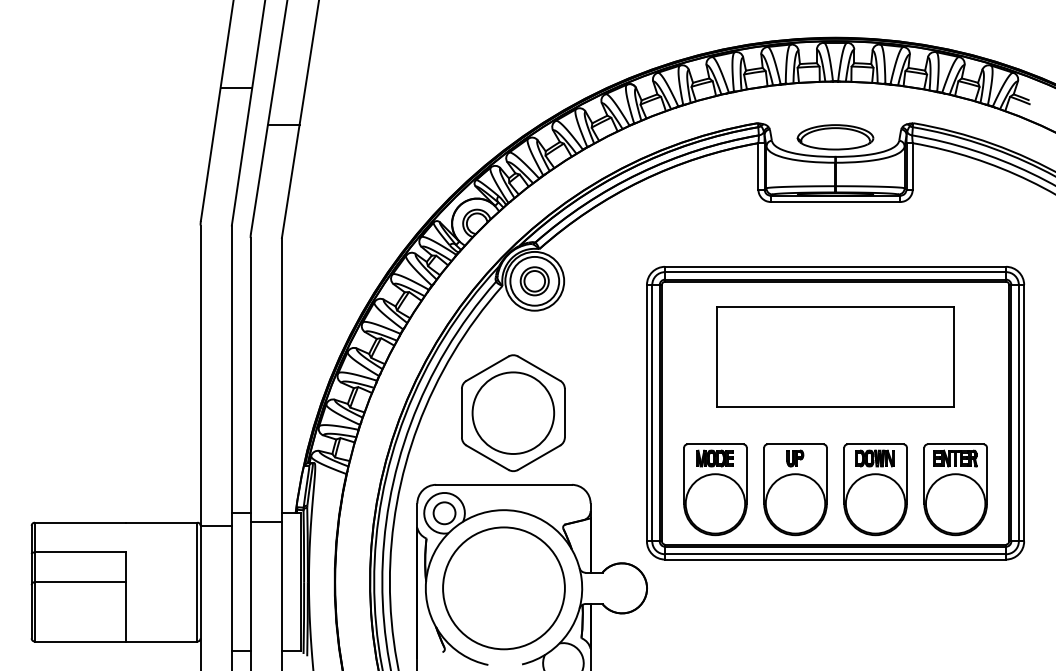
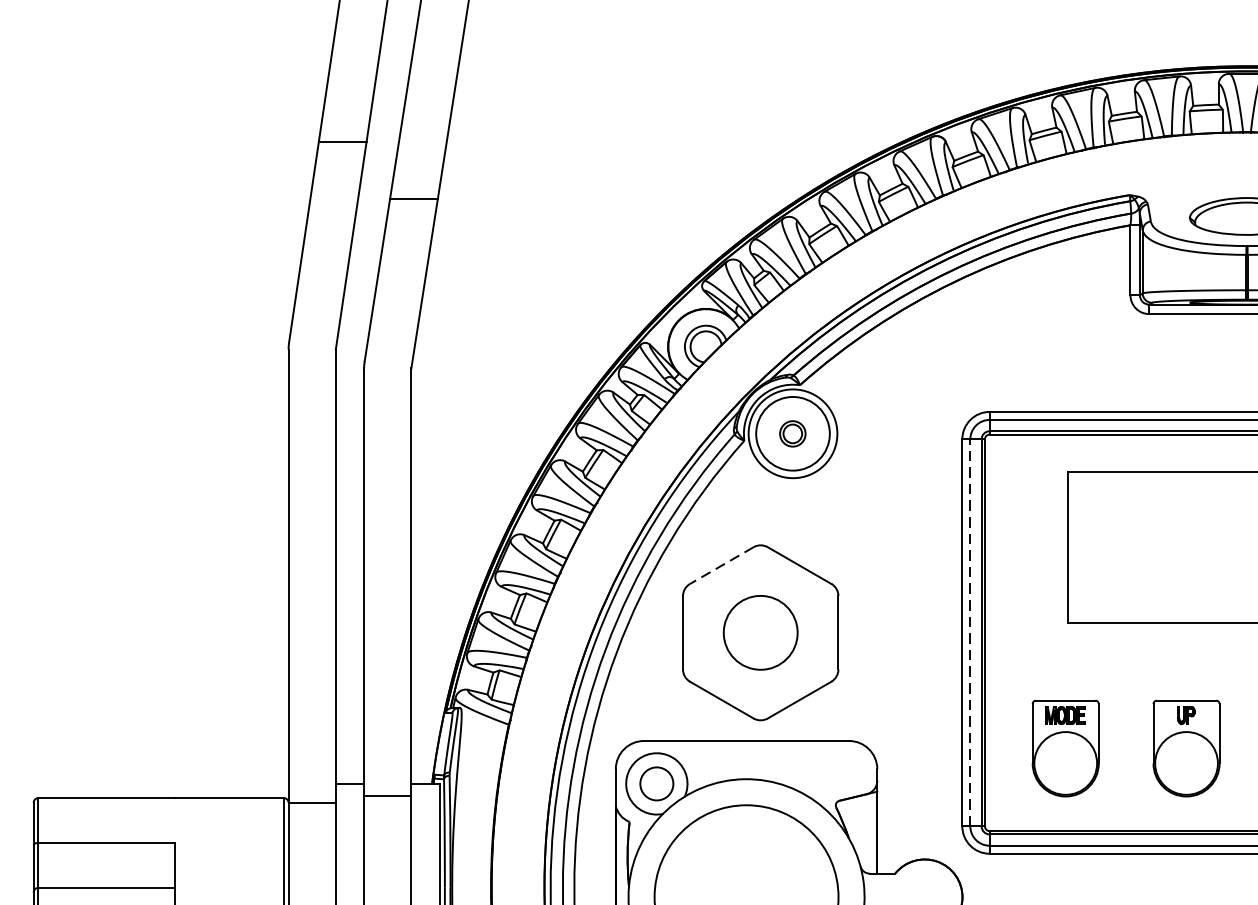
part: (534, 281) -> (792, 434), size x0.6
line: (487, 368) -> (721, 565), solid -> dashed
circle: (513, 412) -> (760, 631), size x0.6
line: (652, 412) -> (970, 631), solid -> dashed
part: (715, 489) -> (1065, 748), size x0.7
part: (795, 489) -> (1186, 748), size x0.7

